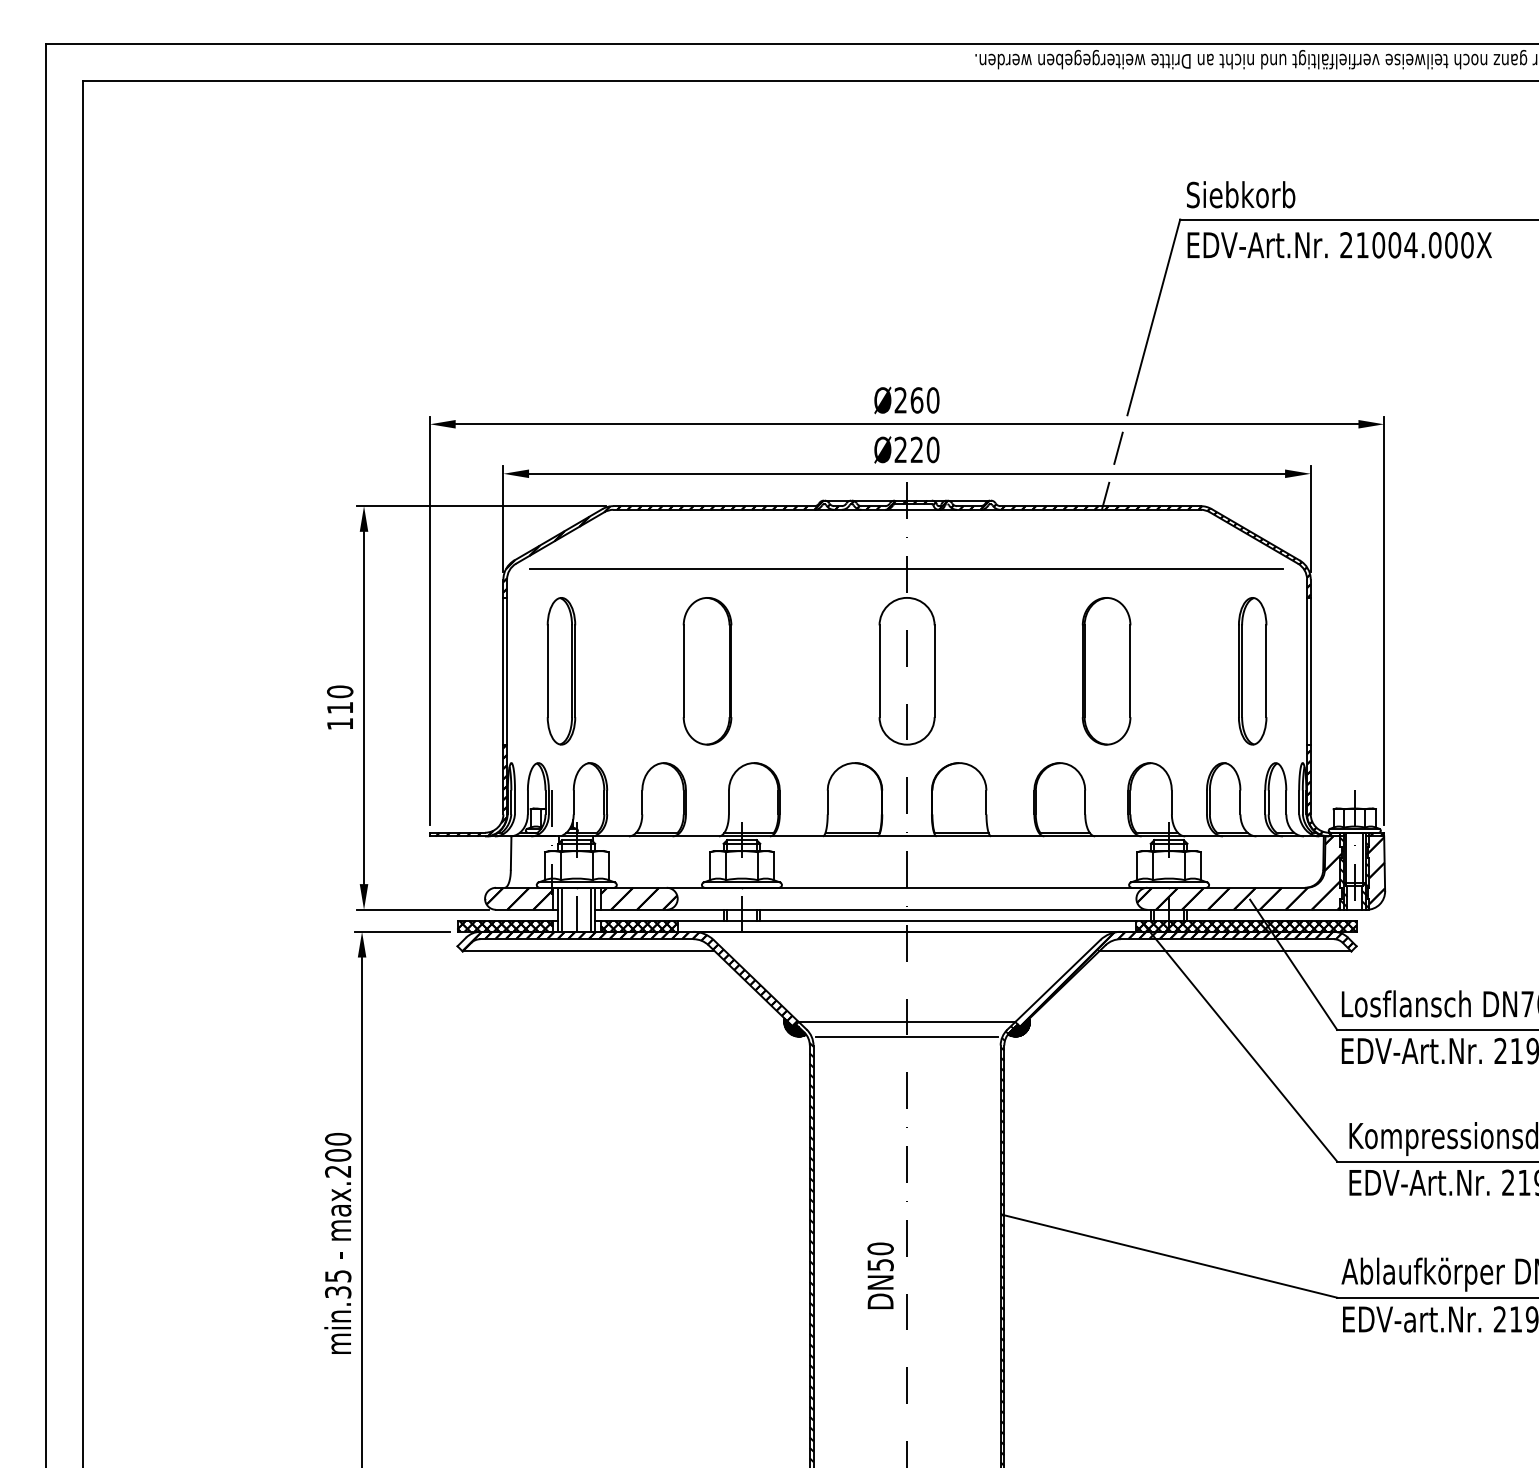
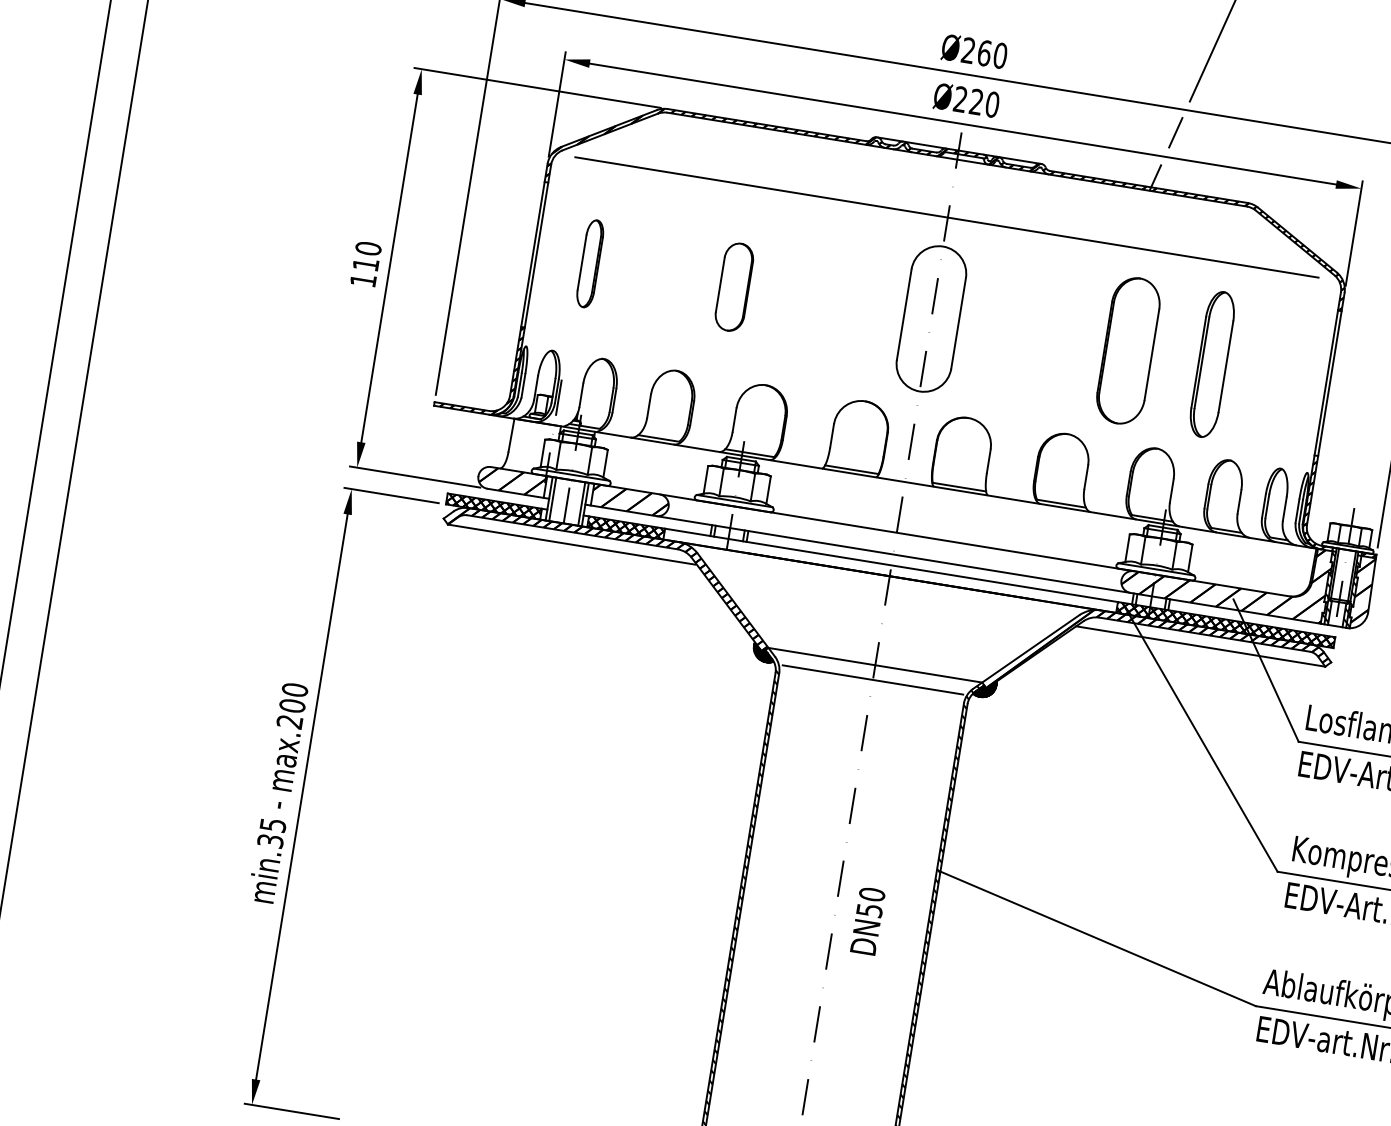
part: (561, 671) -> (590, 263), size x0.6
part: (707, 671) -> (734, 287), size x0.6
part: (1252, 671) -> (1212, 364), moved
text: (880, 1275) -> (867, 920), moved

